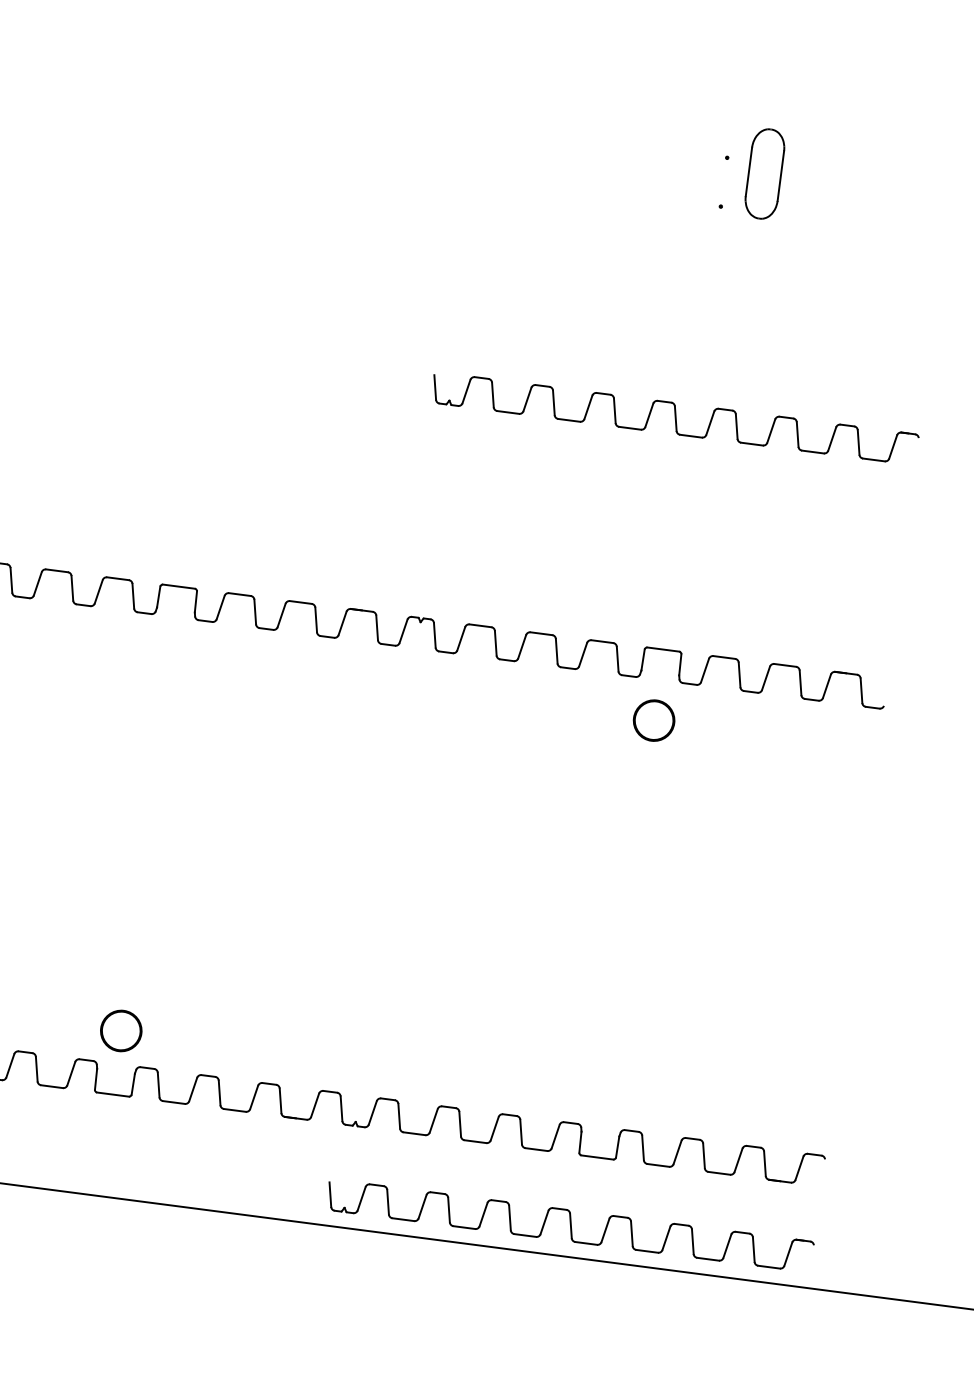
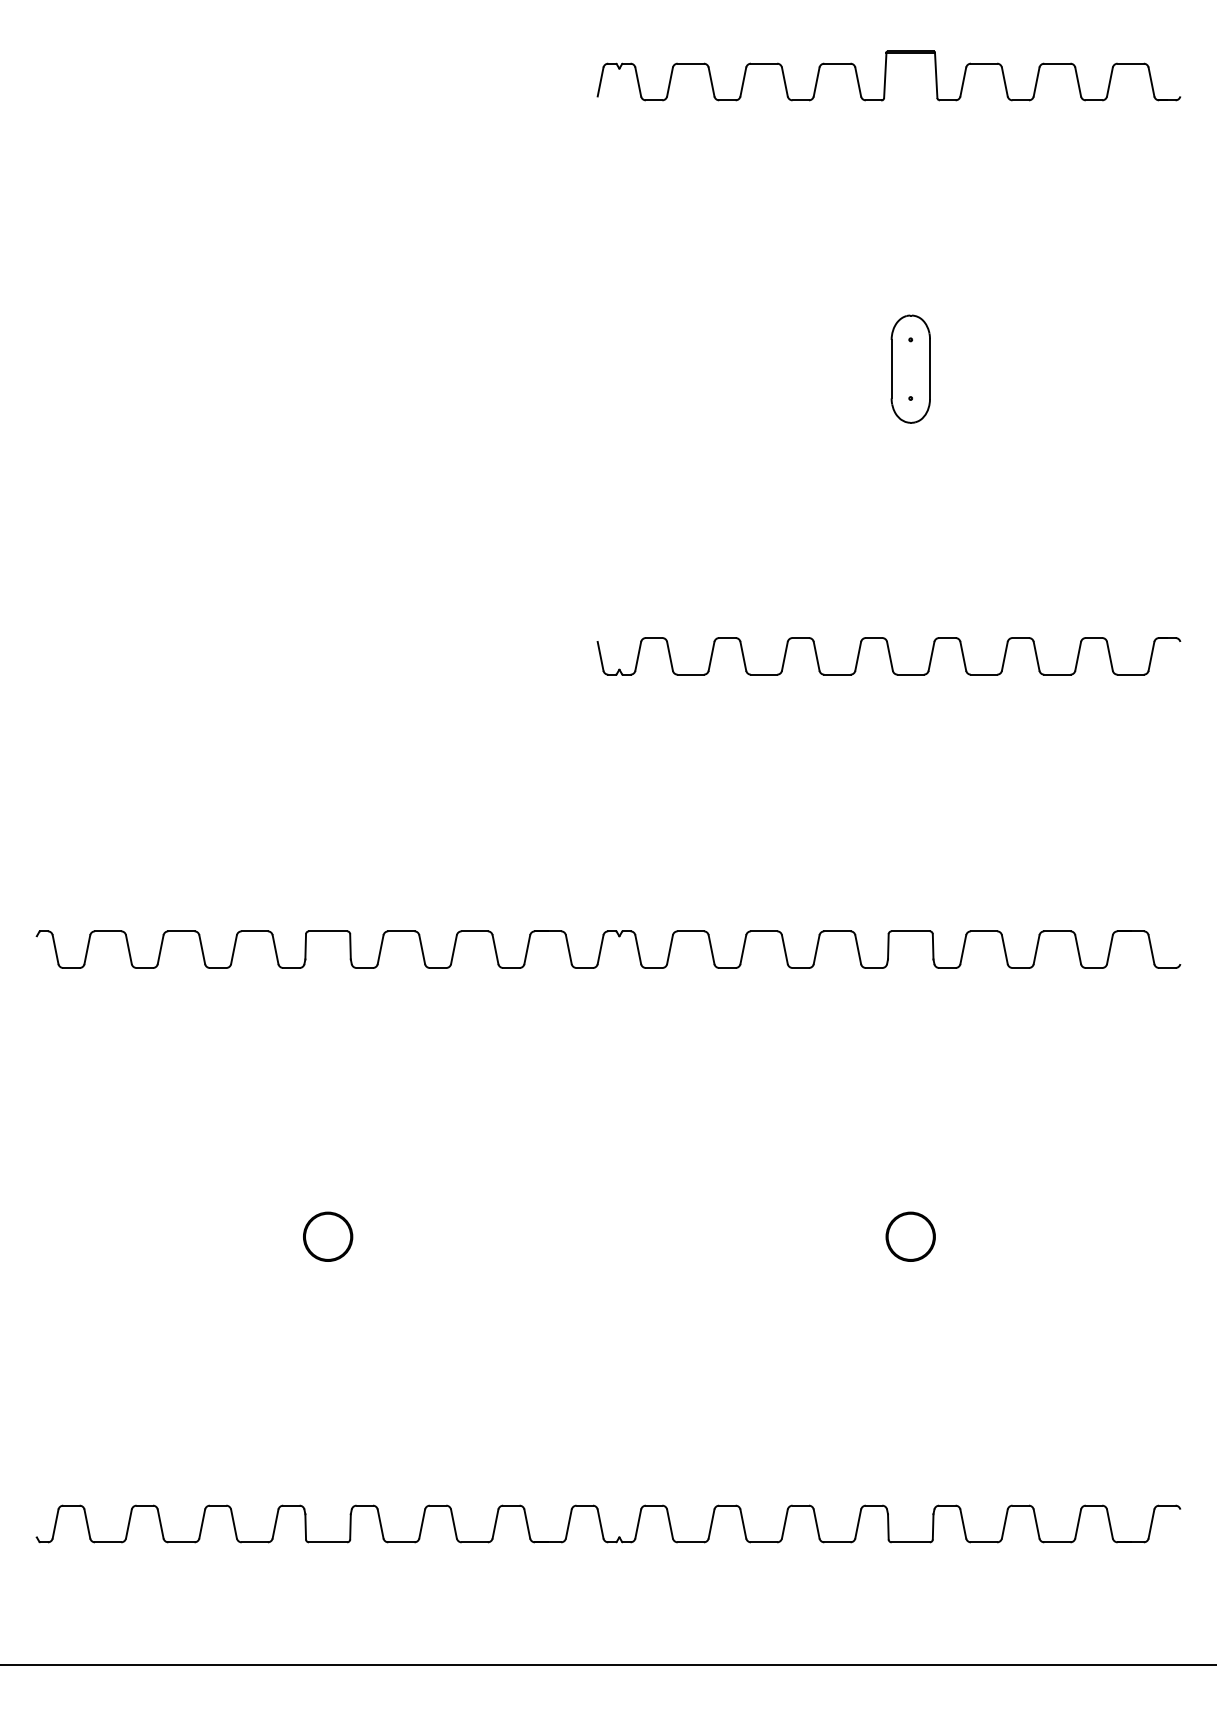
part: (764, 173) -> (910, 368), moved
part: (653, 720) -> (910, 1236), moved
part: (121, 1030) -> (328, 1236), moved
part: (569, 1225) -> (888, 1627), removed

